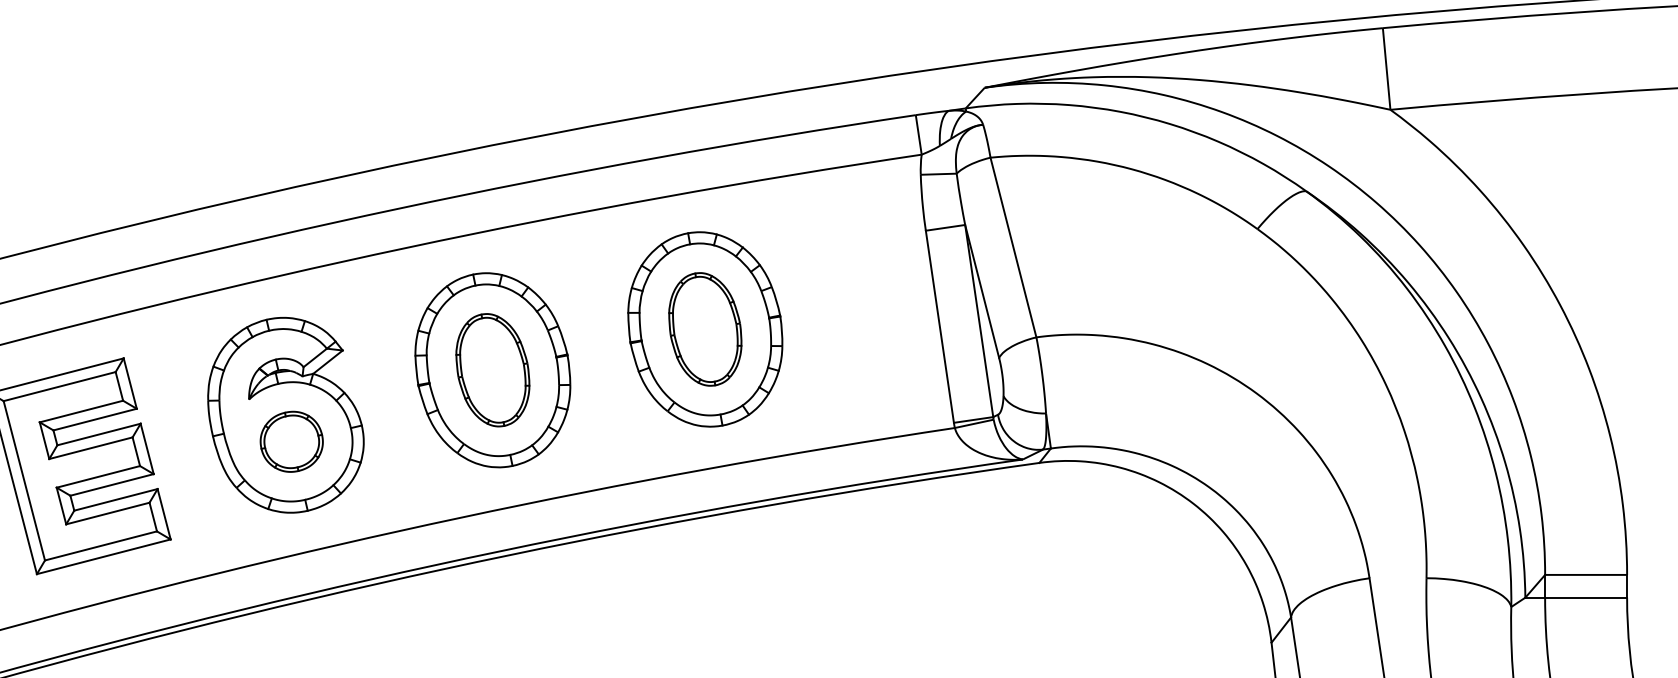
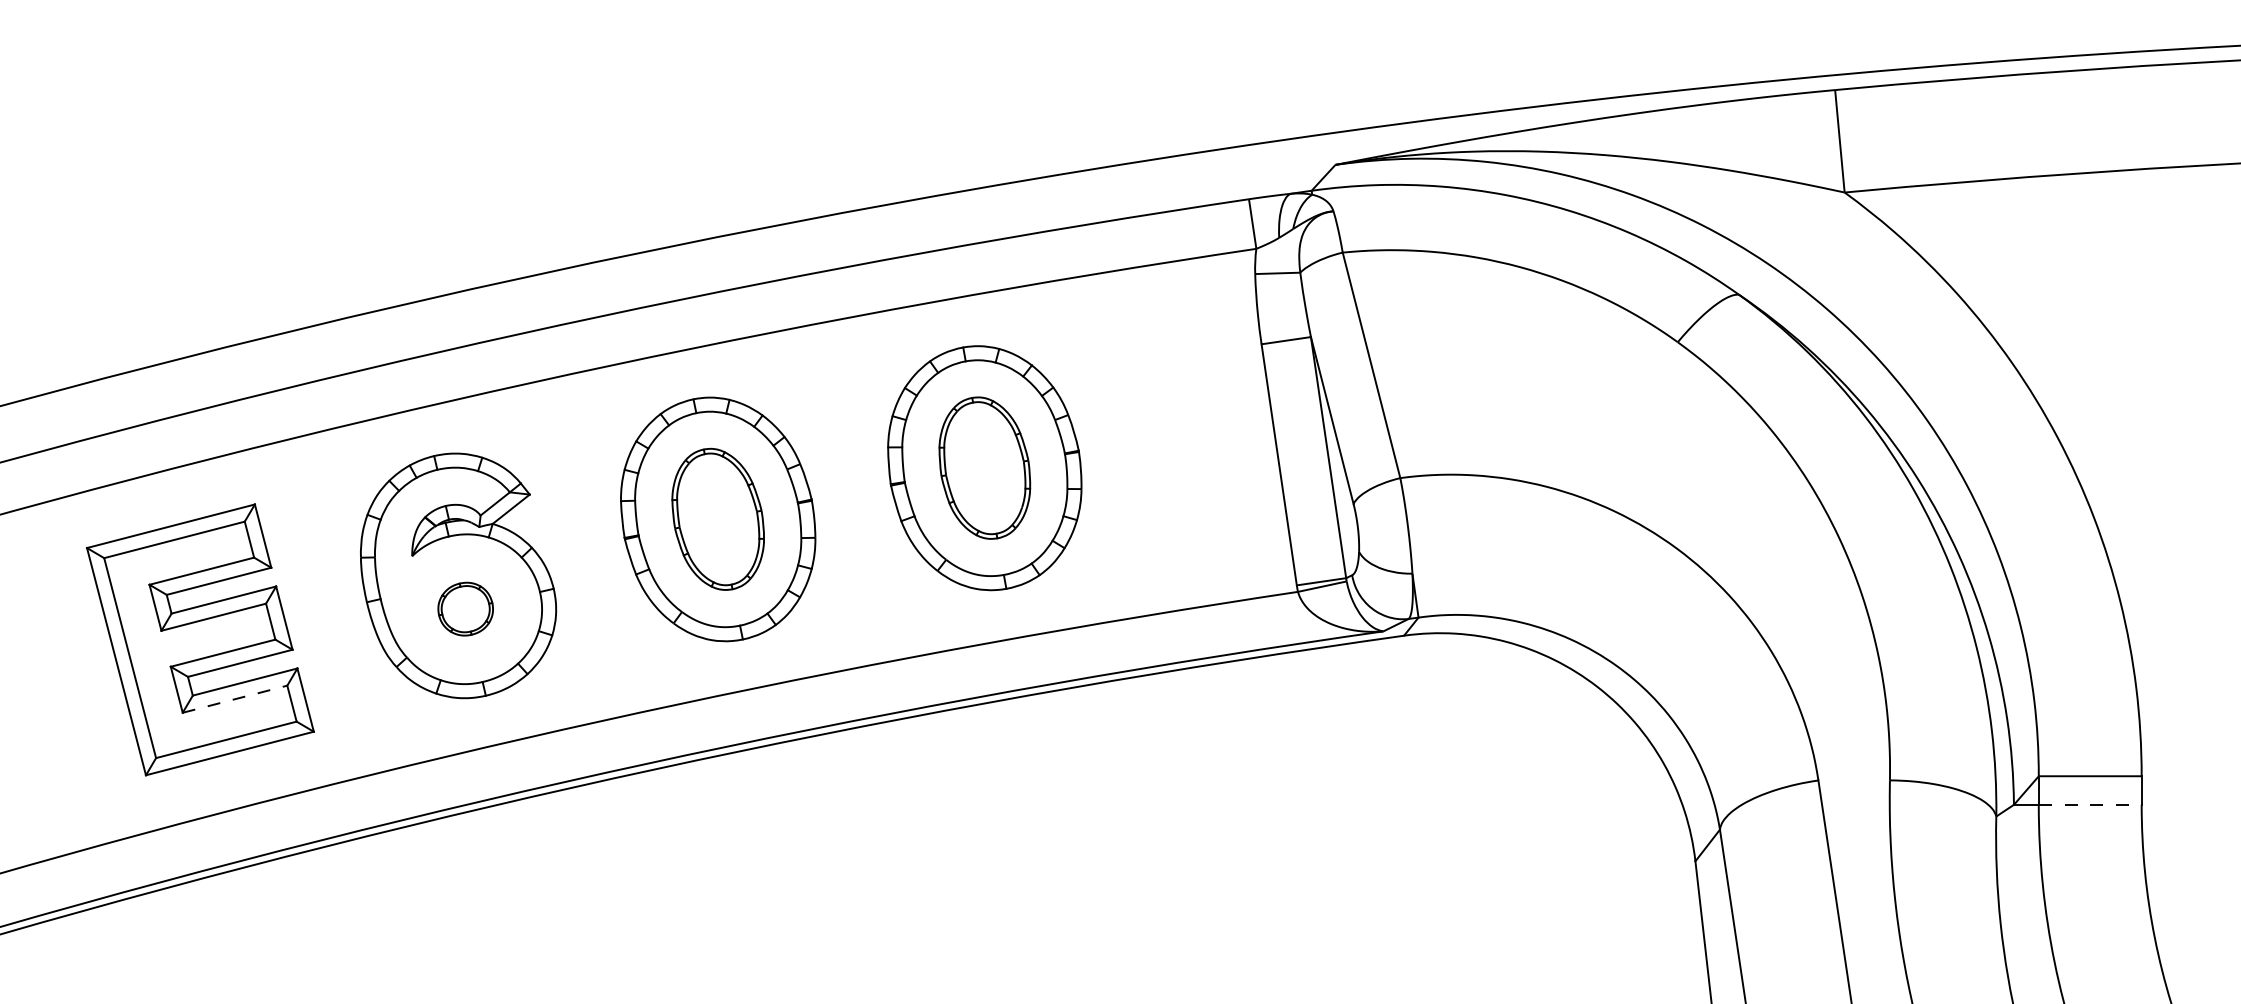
part: (291, 441) -> (465, 608), size x0.7
line: (108, 513) -> (235, 699), solid -> dashed
line: (1586, 597) -> (2090, 804), solid -> dashed

